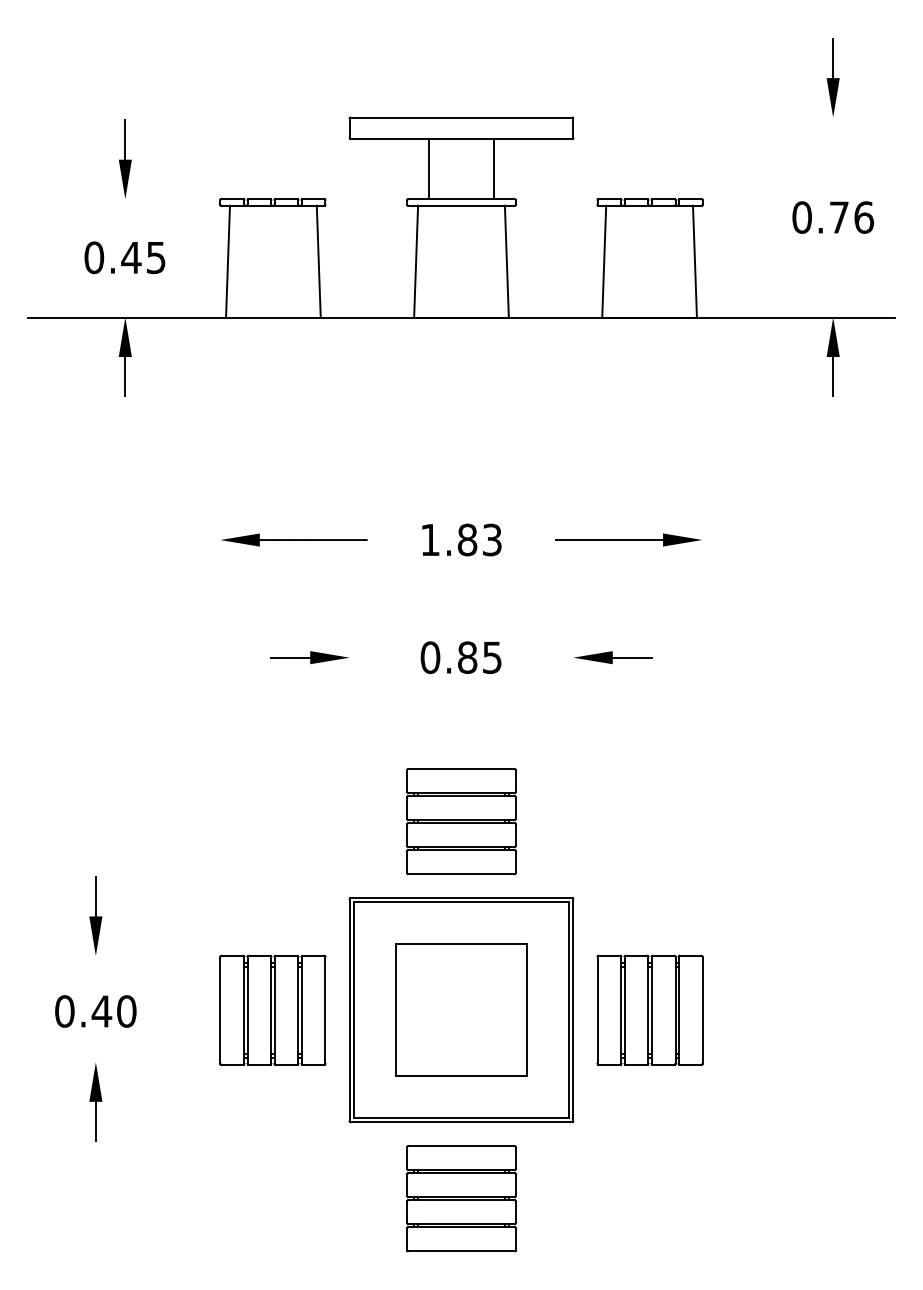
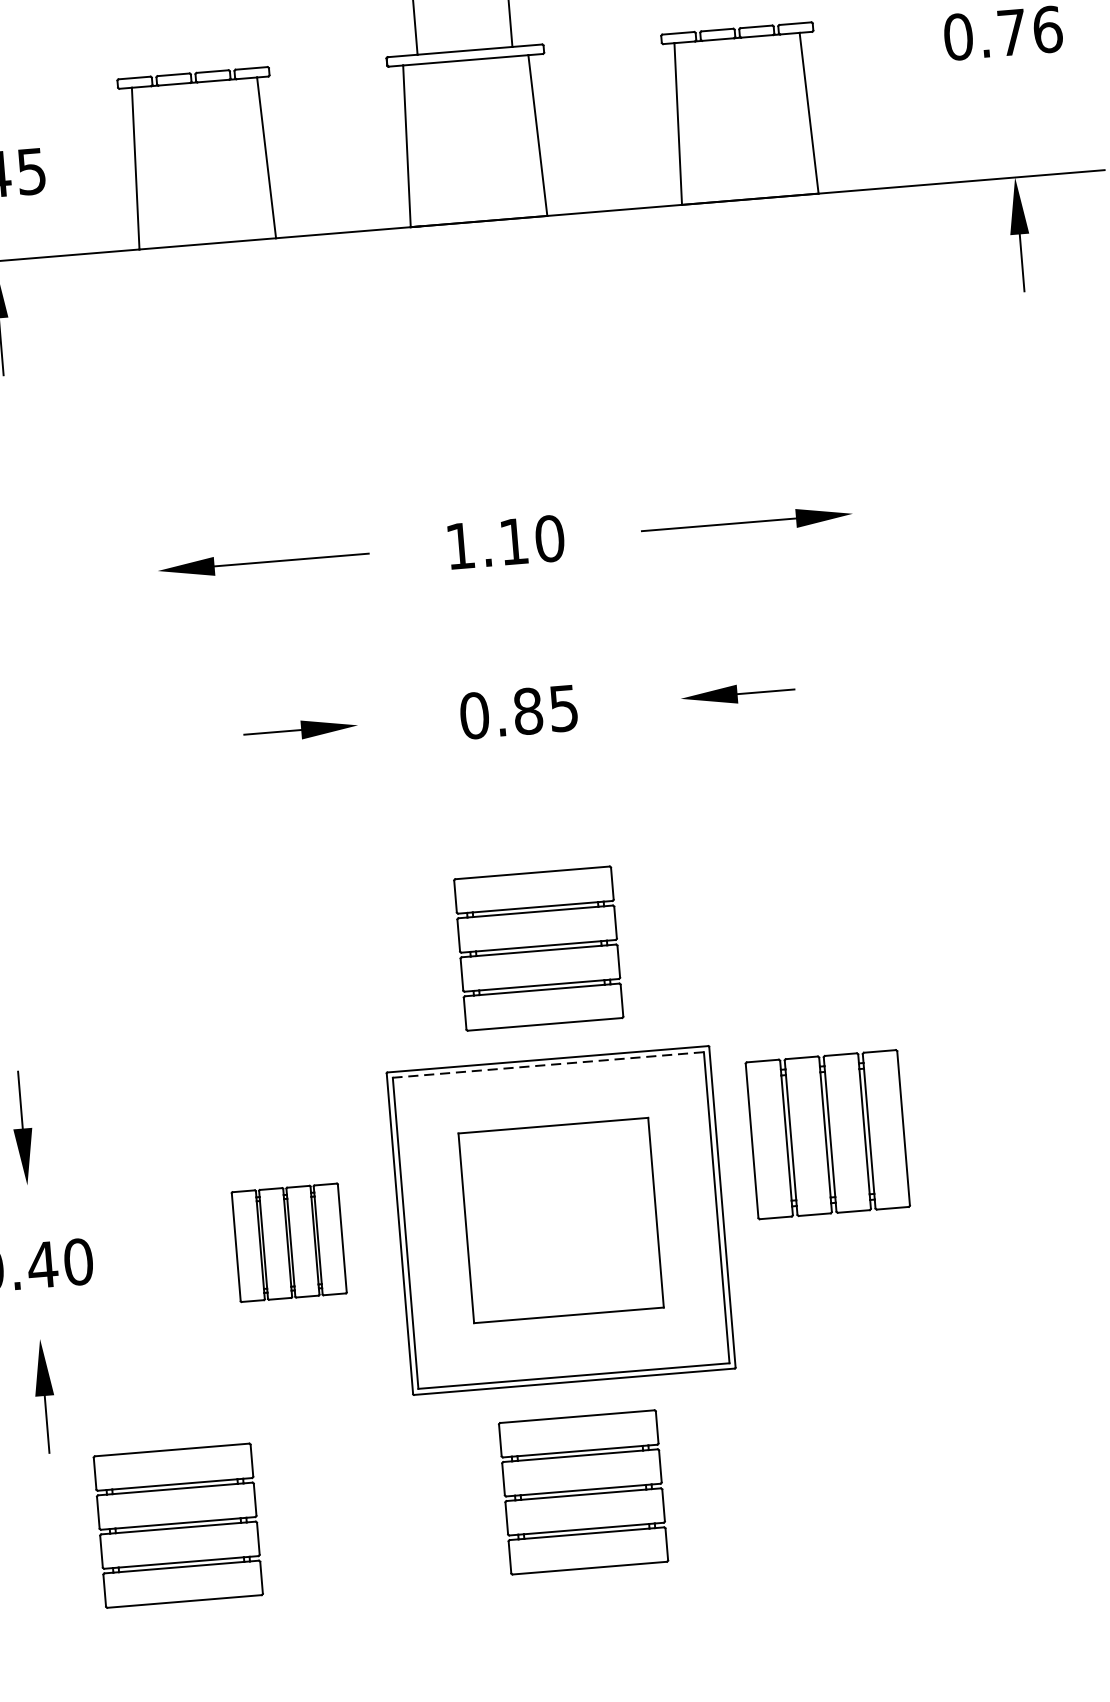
text: (479, 539) -> (531, 539), 1.83 -> 1.10
line: (461, 902) -> (548, 1065), solid -> dashed
part: (272, 1009) -> (288, 1241), size x0.7
part: (649, 1009) -> (826, 1133), moved
part: (180, 1198) -> (178, 1525), added

